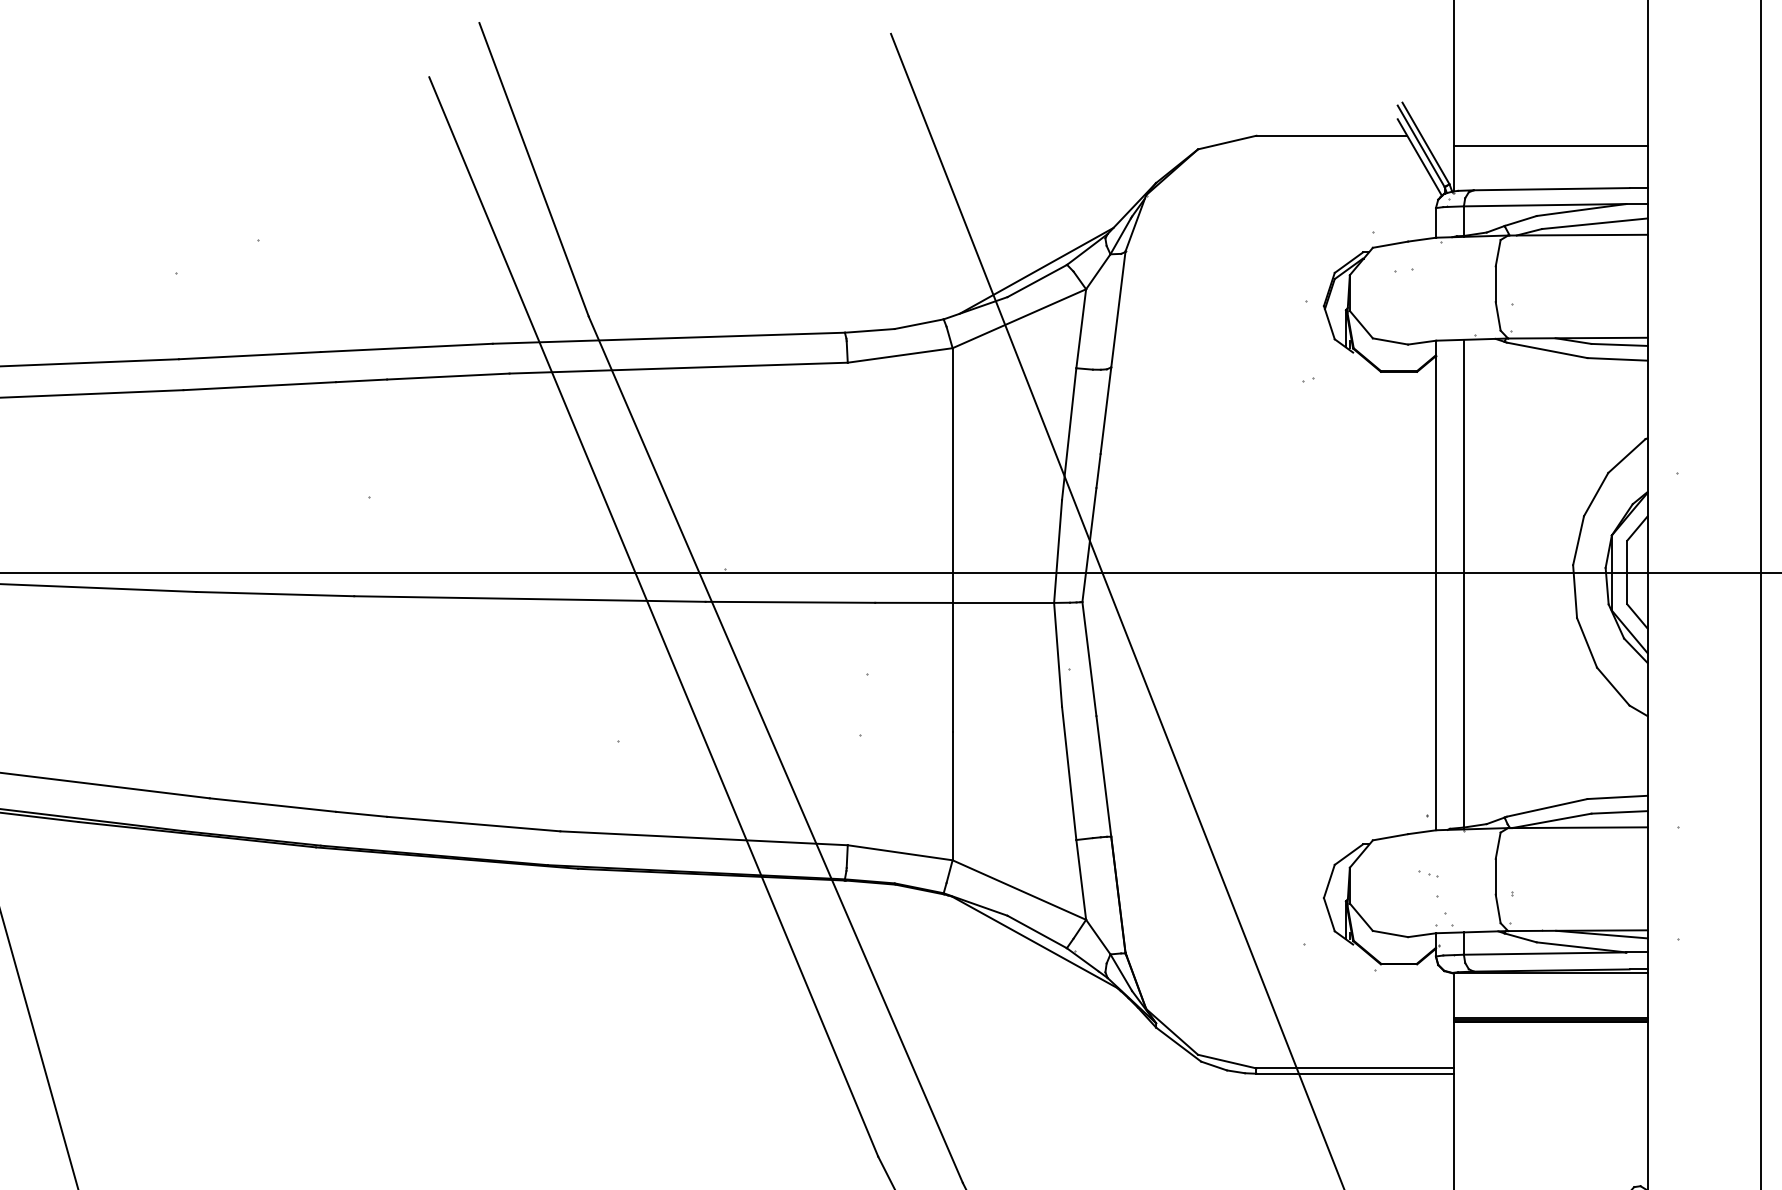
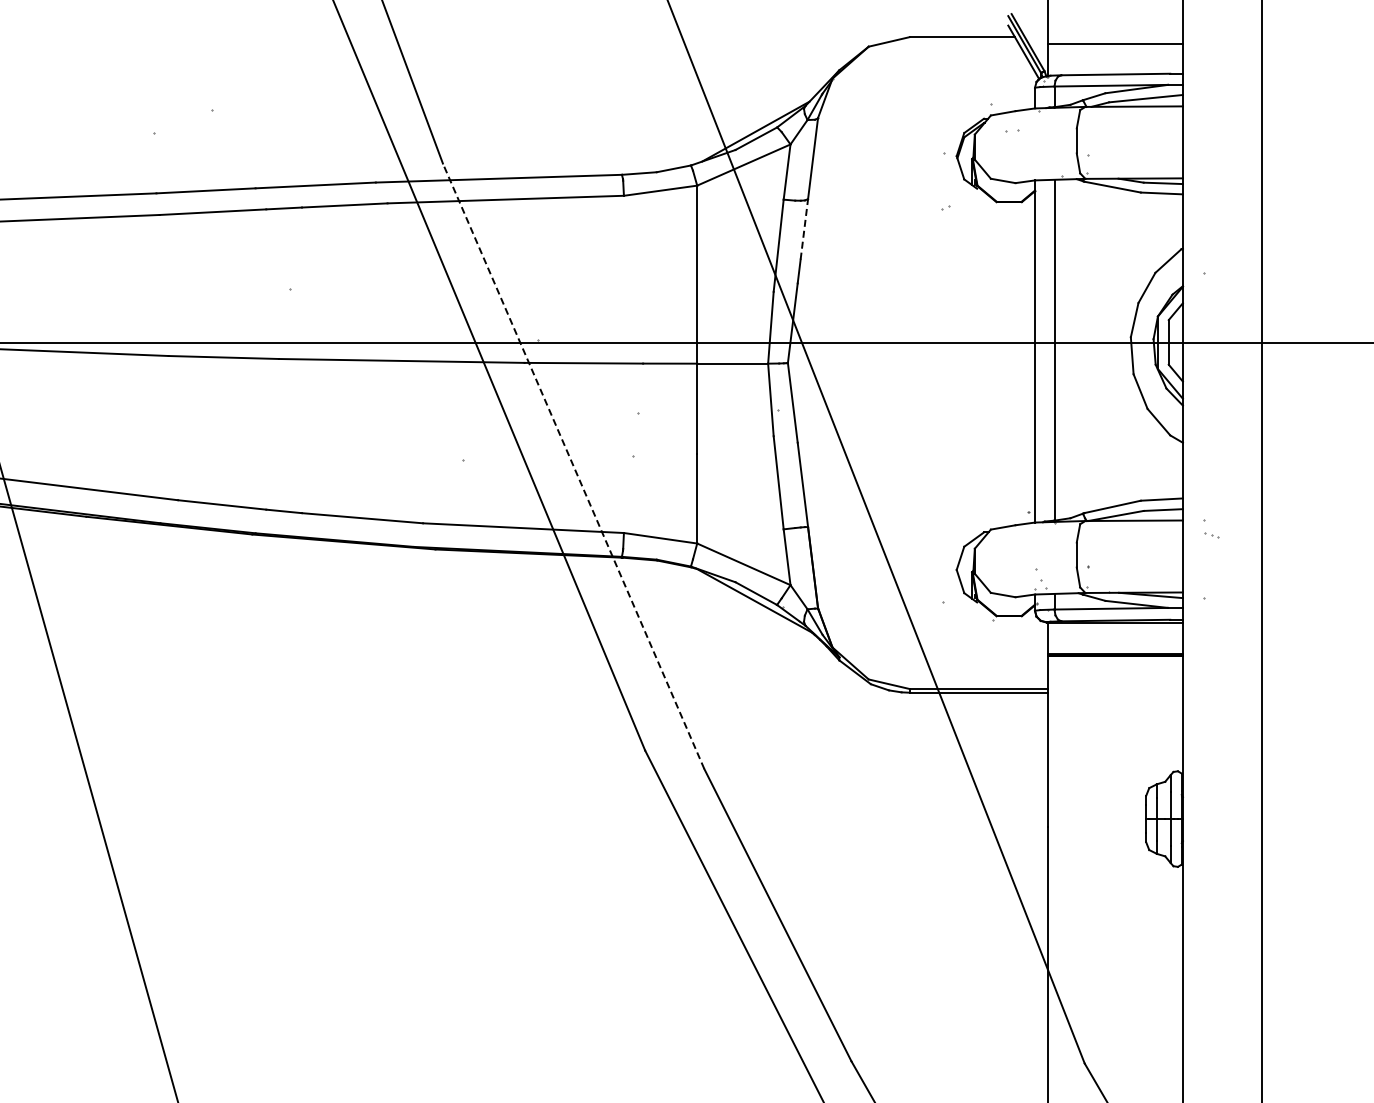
line: (1106, 409) -> (804, 228), solid -> dashed
line: (775, 750) -> (573, 466), solid -> dashed
part: (1428, 874) -> (1211, 535), moved

